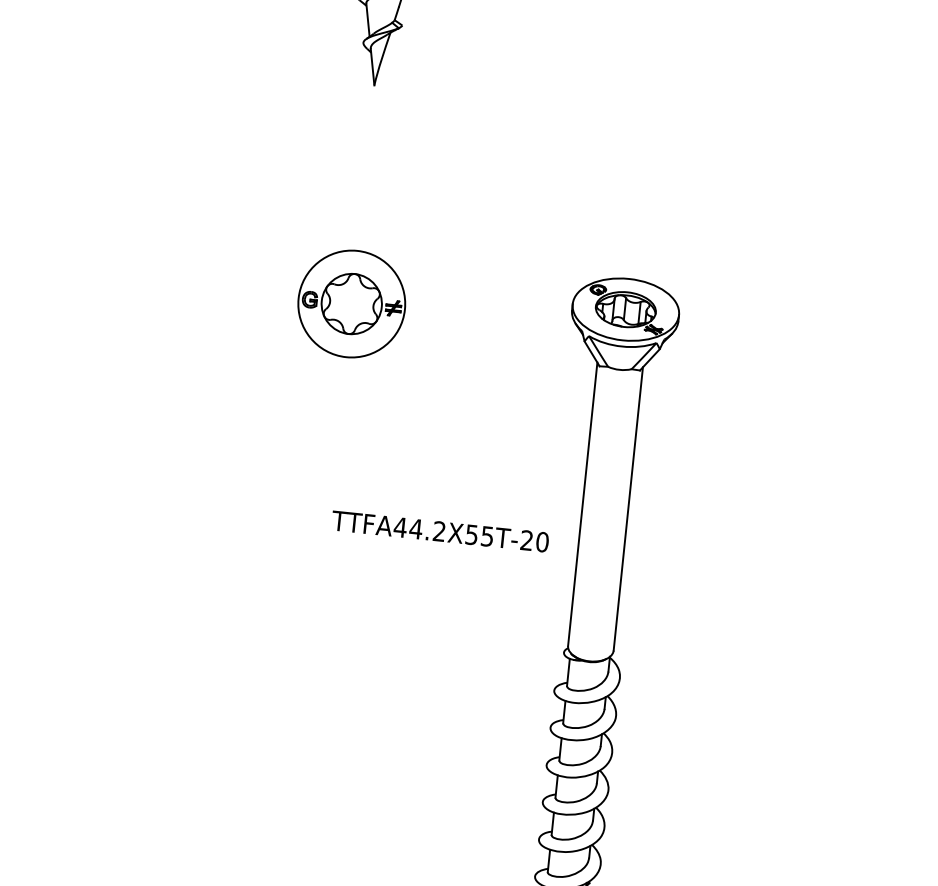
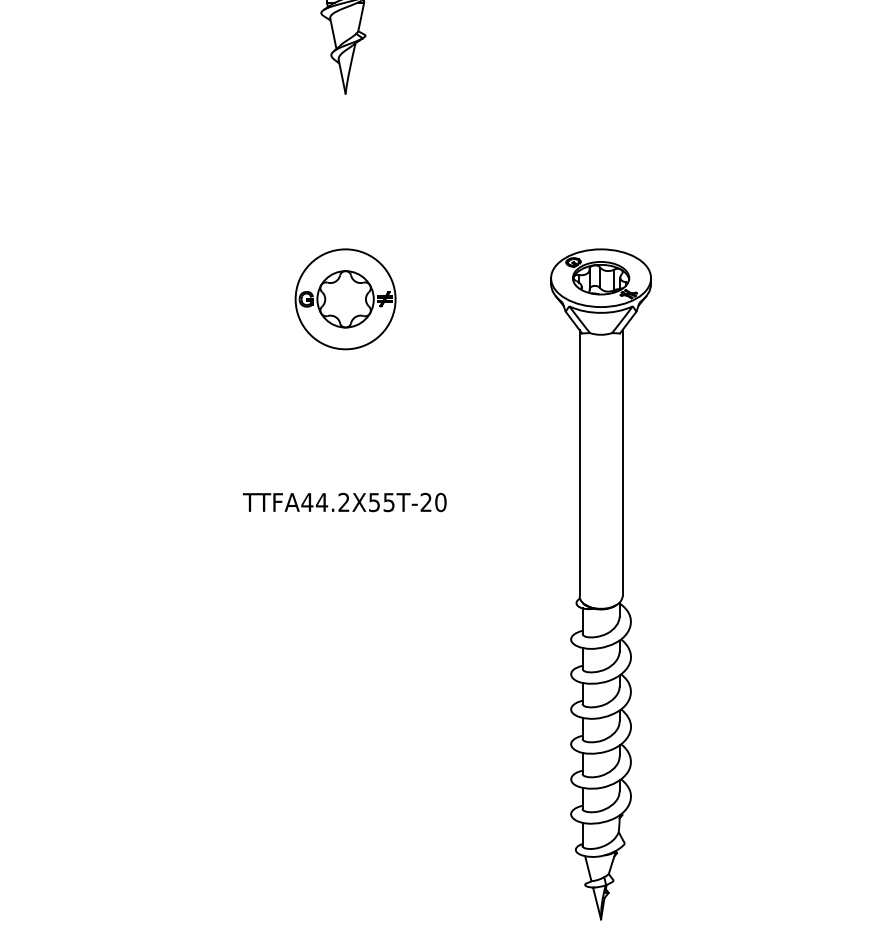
text: (439, 531) -> (344, 502), moved

